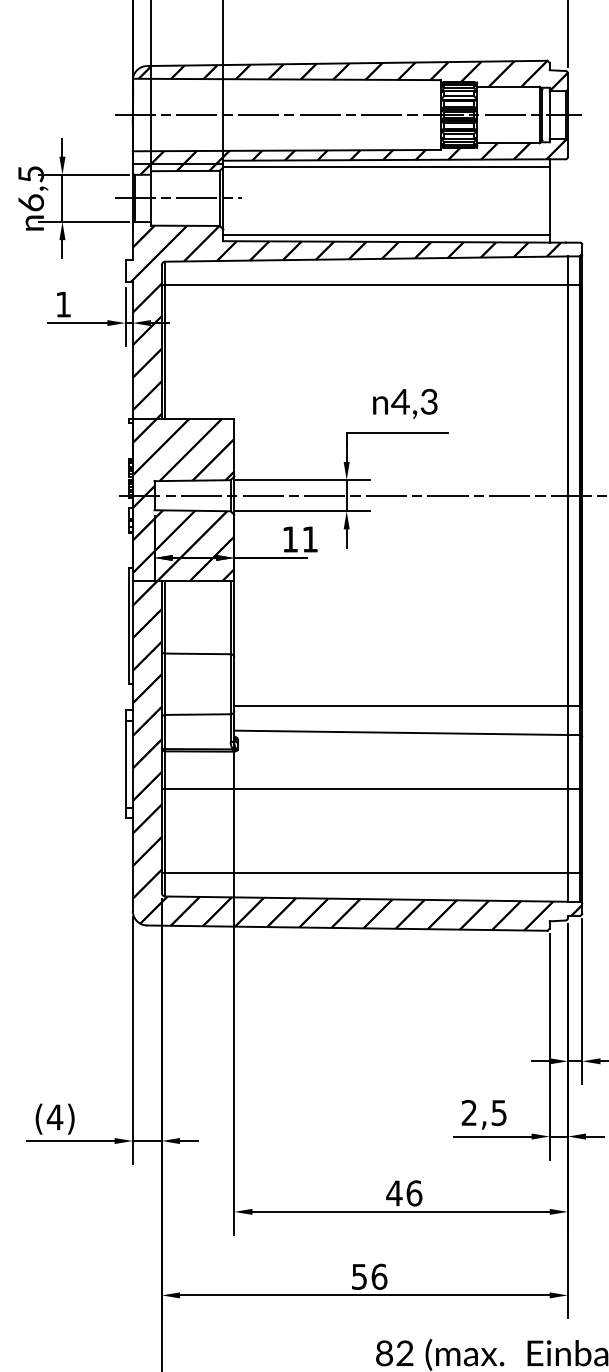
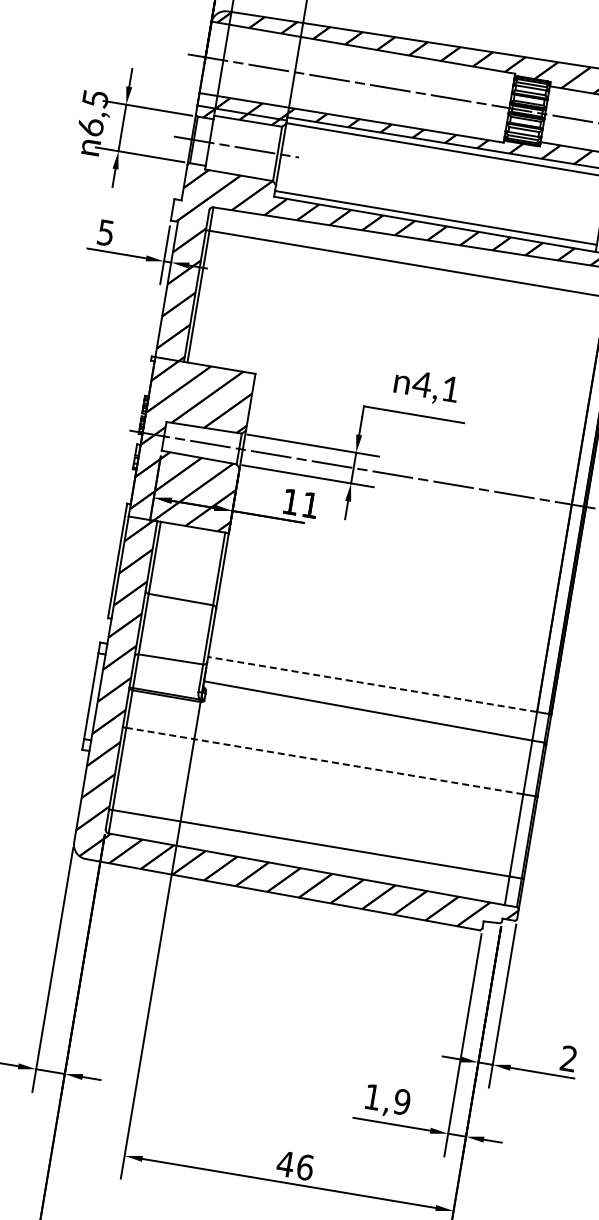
text: (63, 304) -> (105, 232), 1 -> 5
text: (428, 401) -> (449, 388), 4,3 -> 4,1
line: (401, 706) -> (372, 685), solid -> dashed
line: (366, 789) -> (324, 761), solid -> dashed
text: (483, 1112) -> (386, 1099), 2,5 -> 1,9

